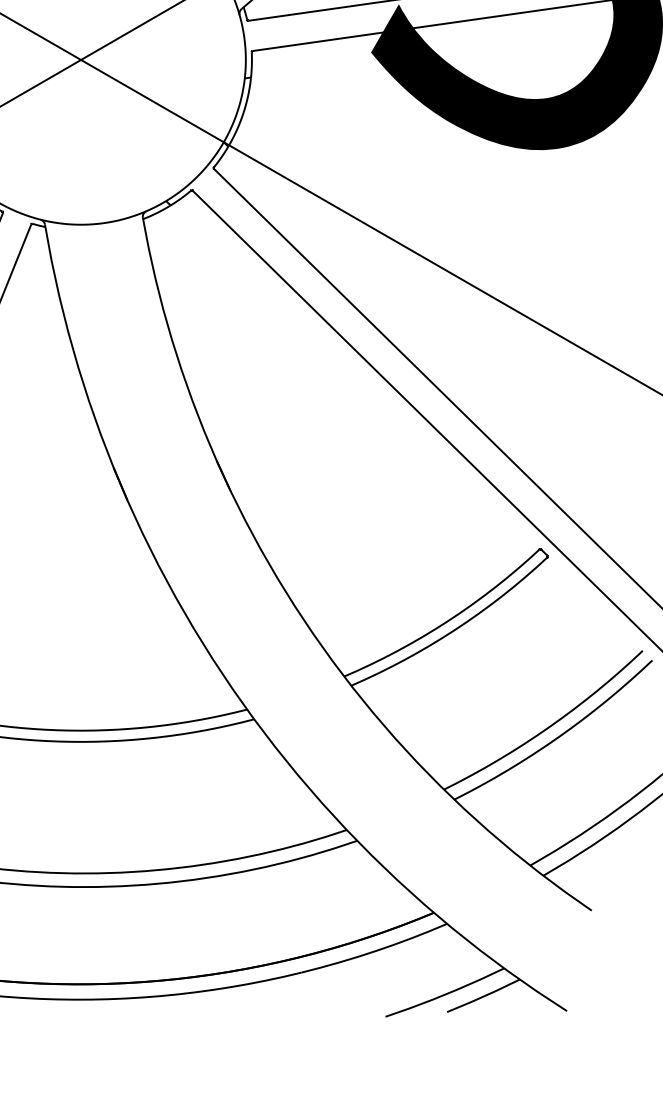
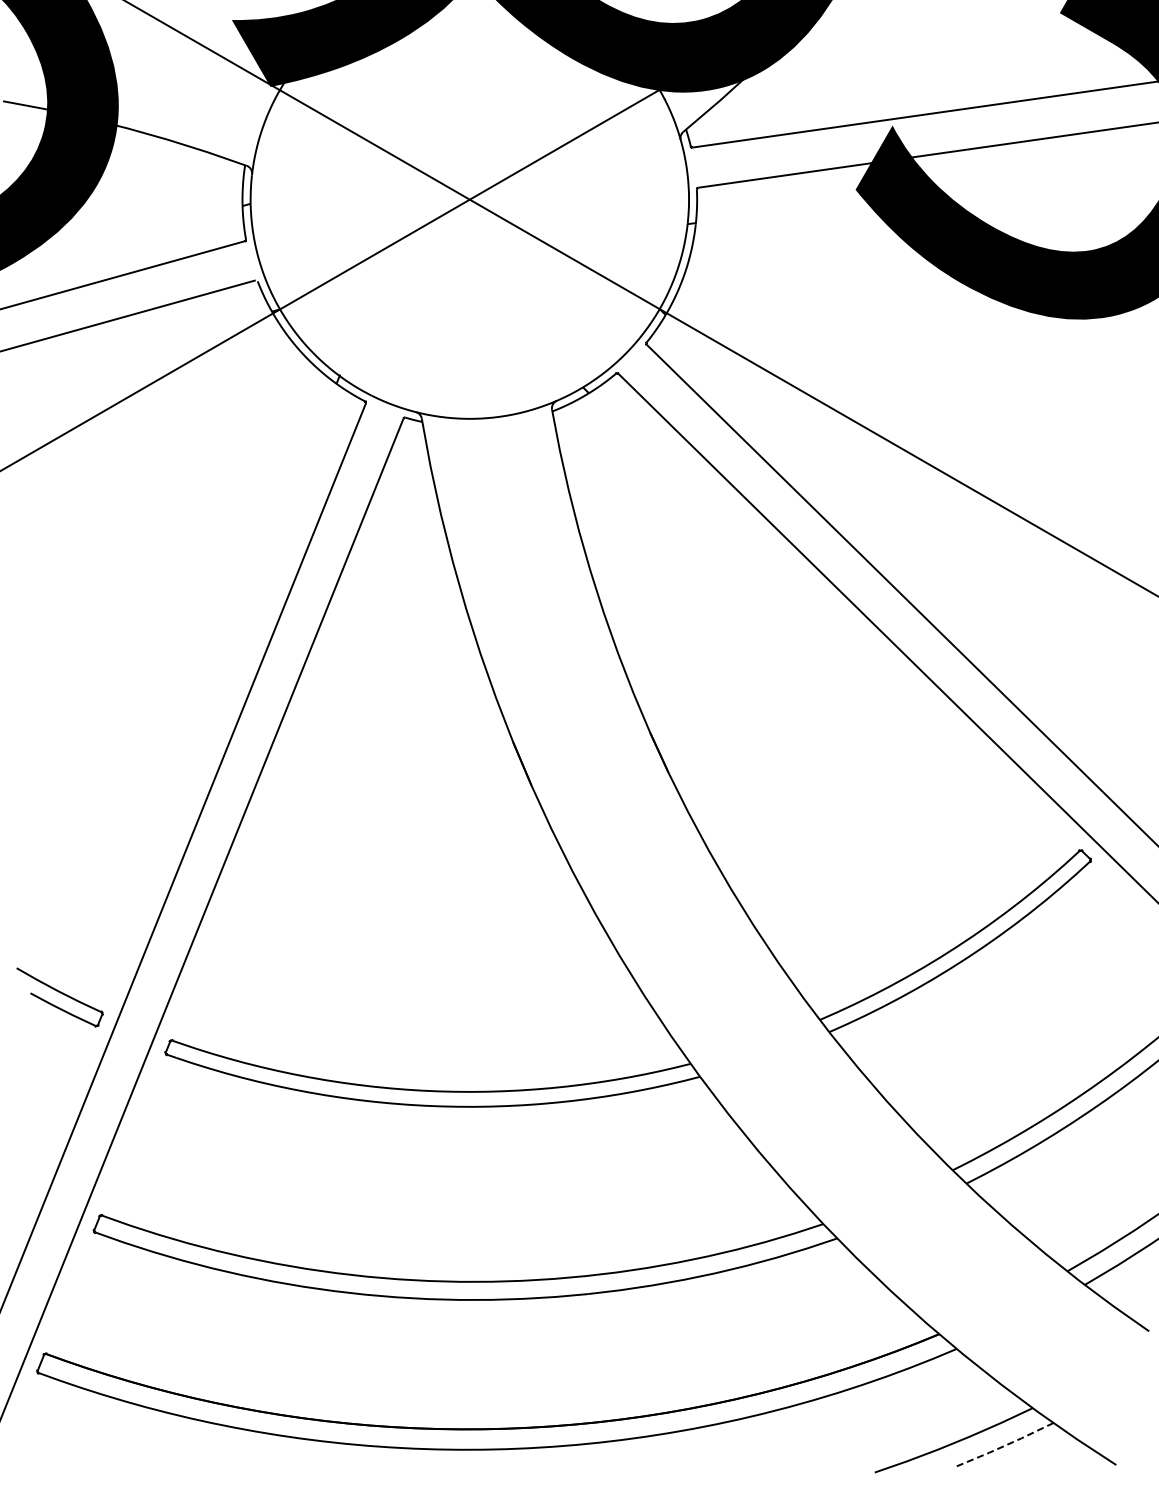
line: (483, 996) -> (1005, 1445), solid -> dashed

